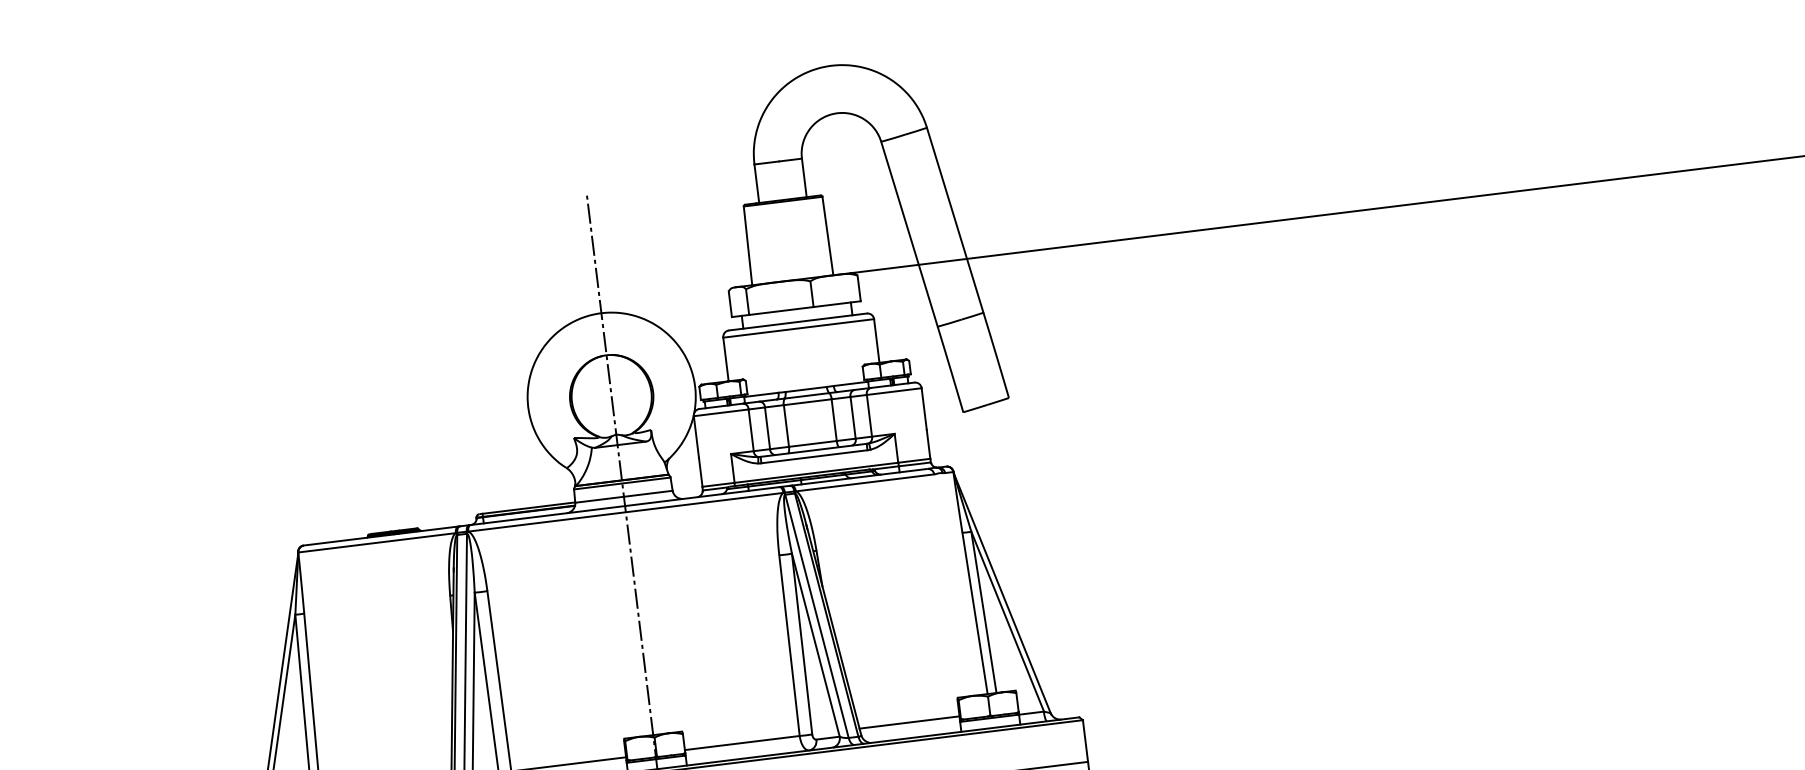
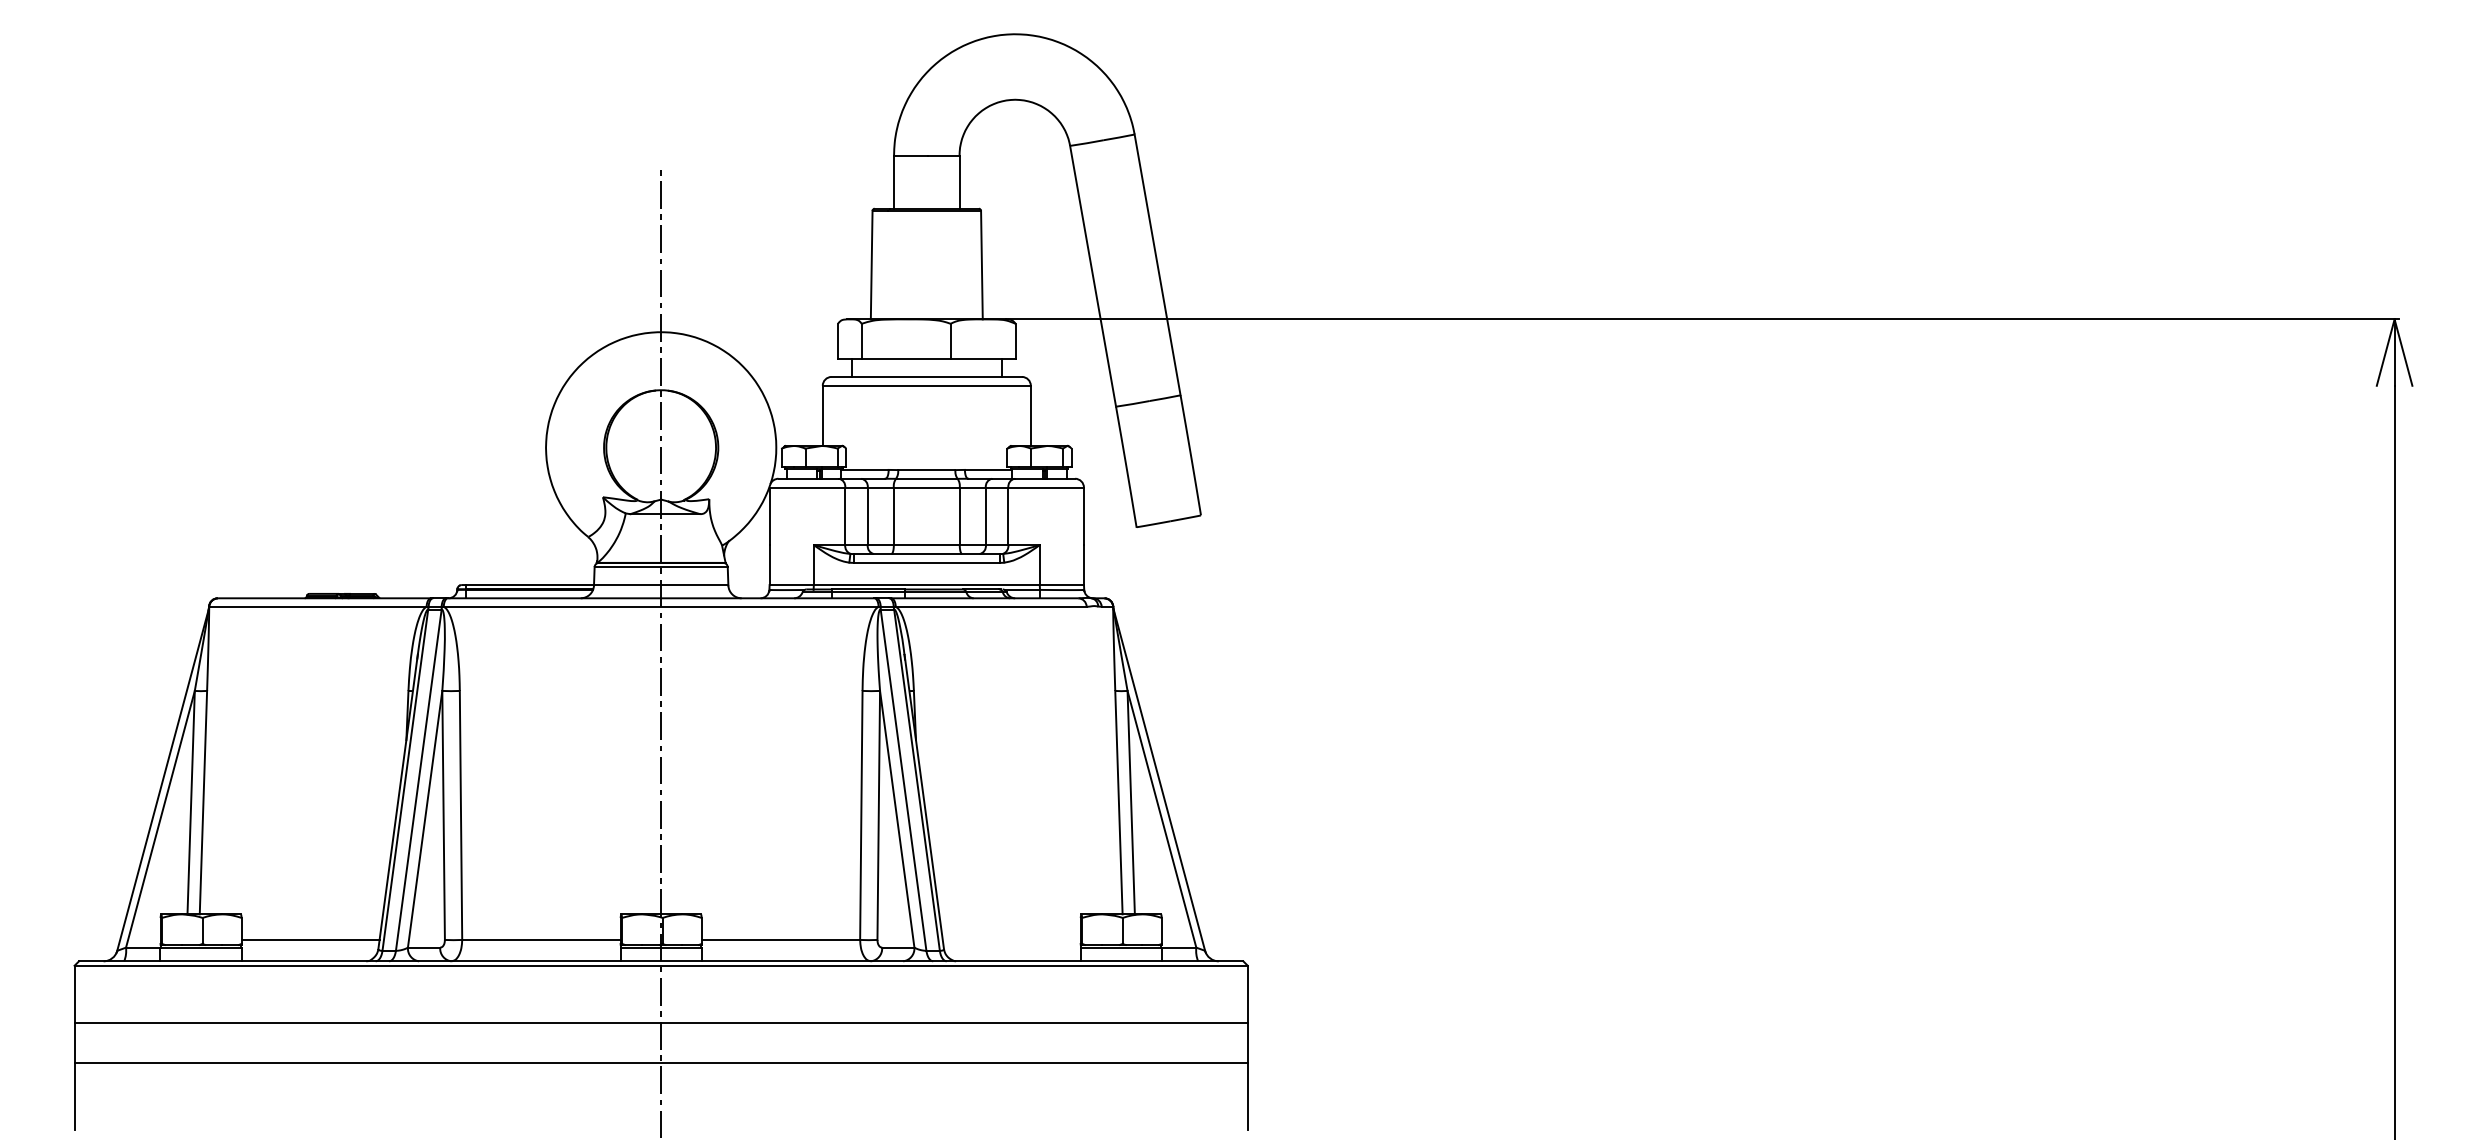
line: (909, 722) -> (1011, 939), removed

